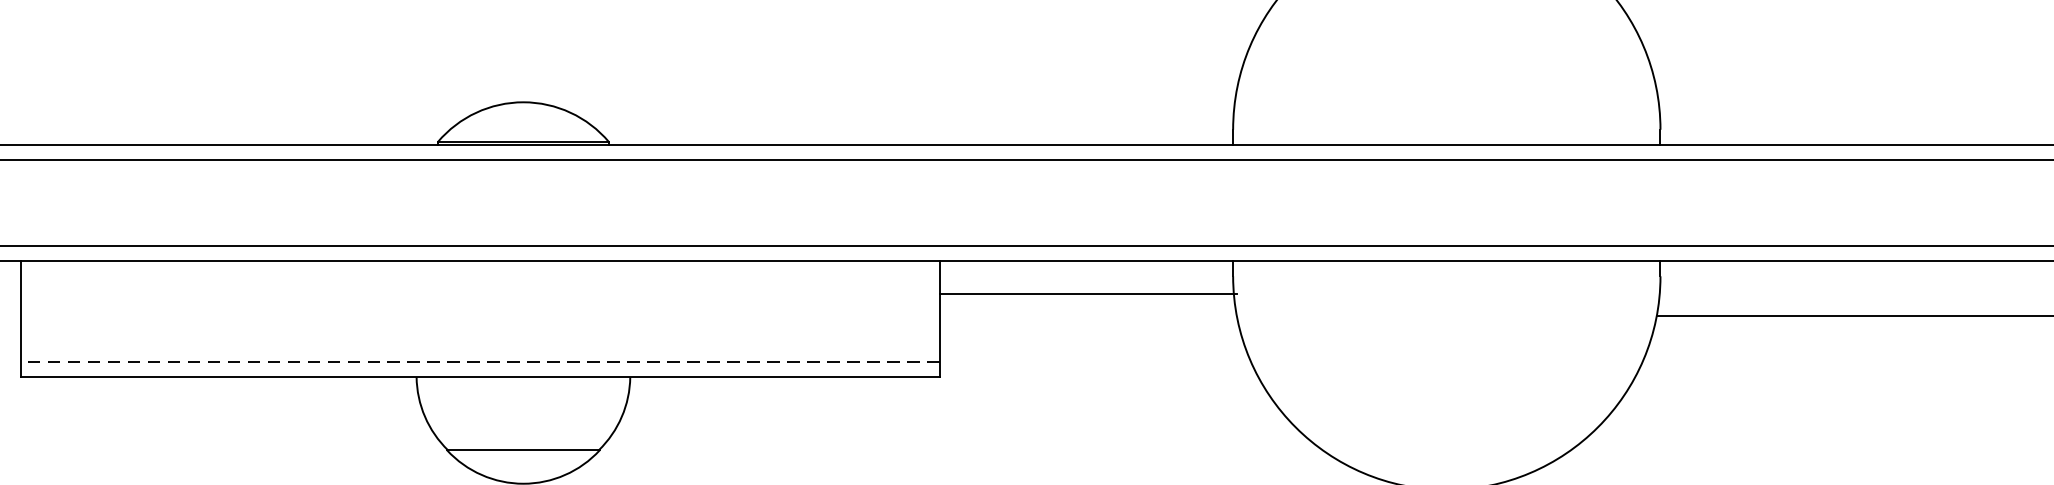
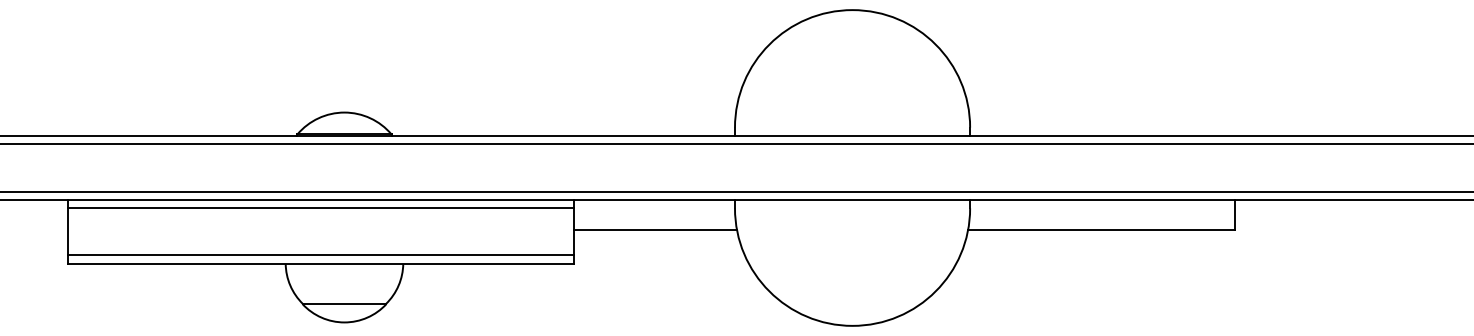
line: (479, 276) -> (320, 208), added
line: (1088, 294) -> (655, 230), moved
line: (479, 362) -> (320, 255), dashed -> solid

